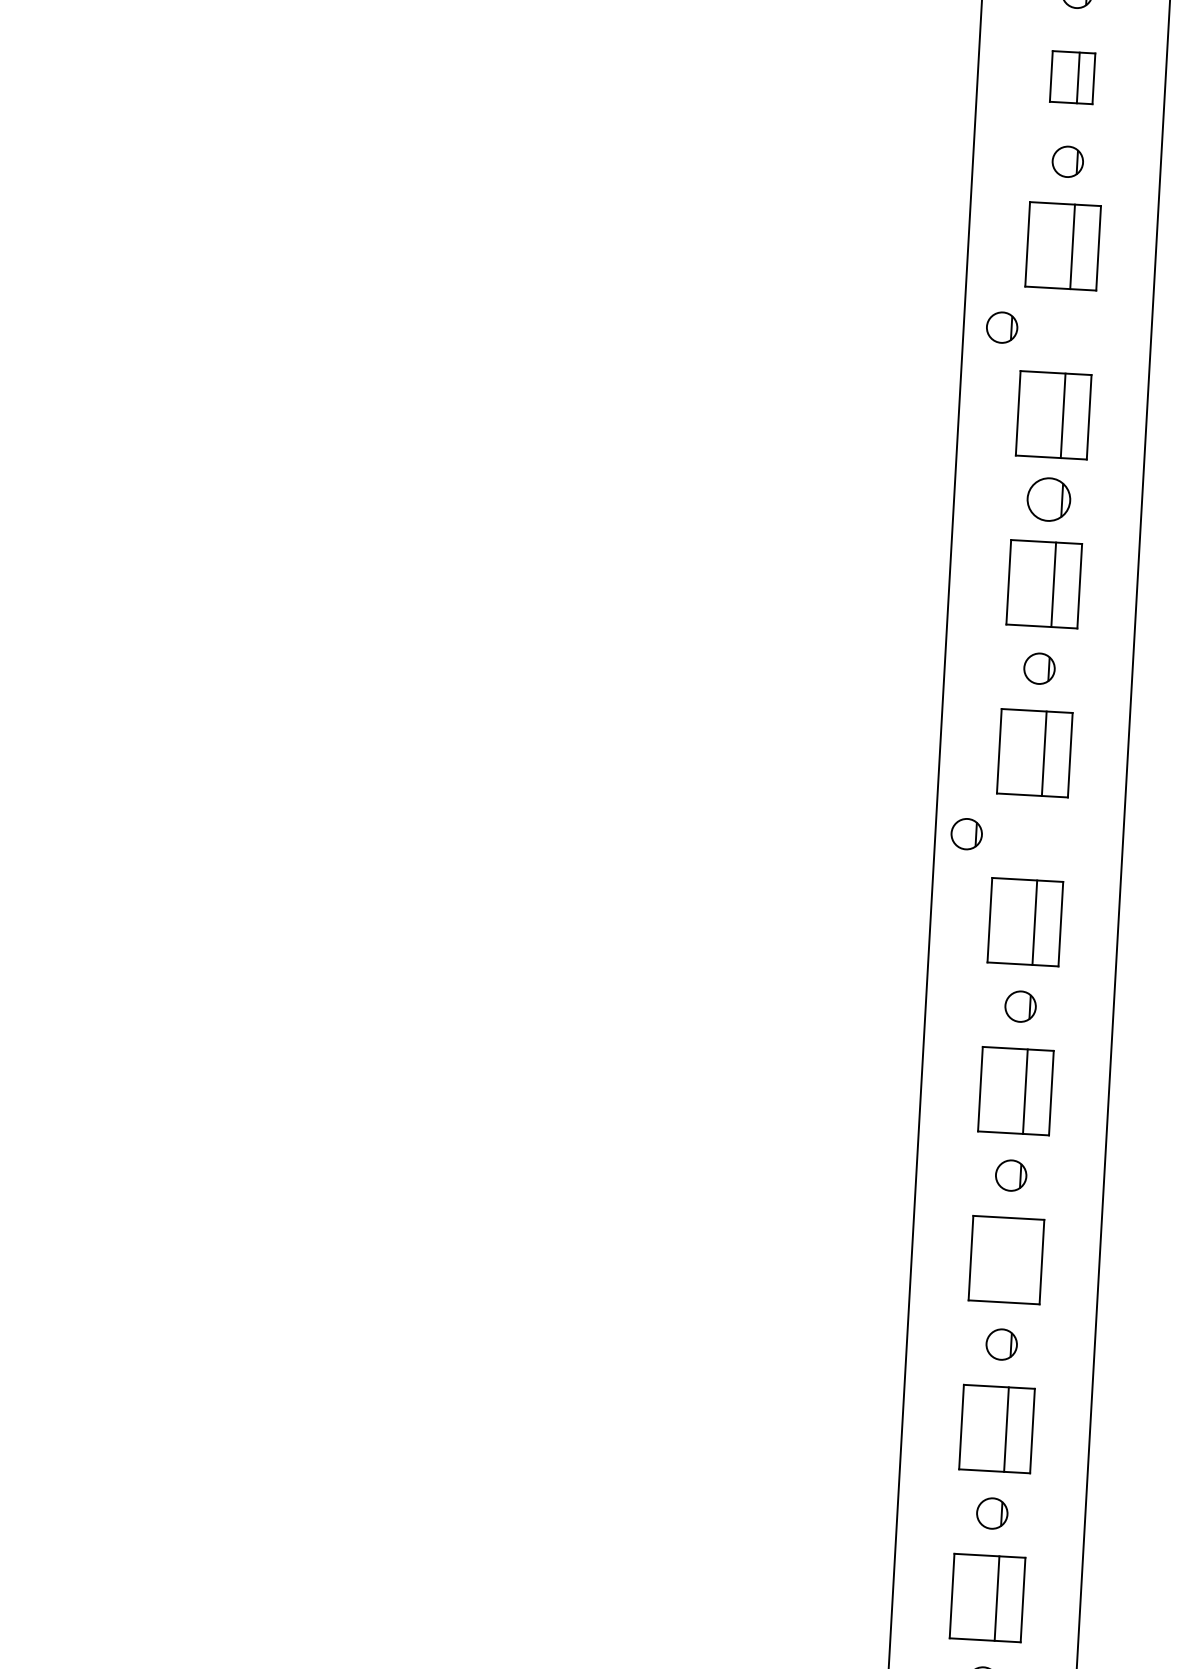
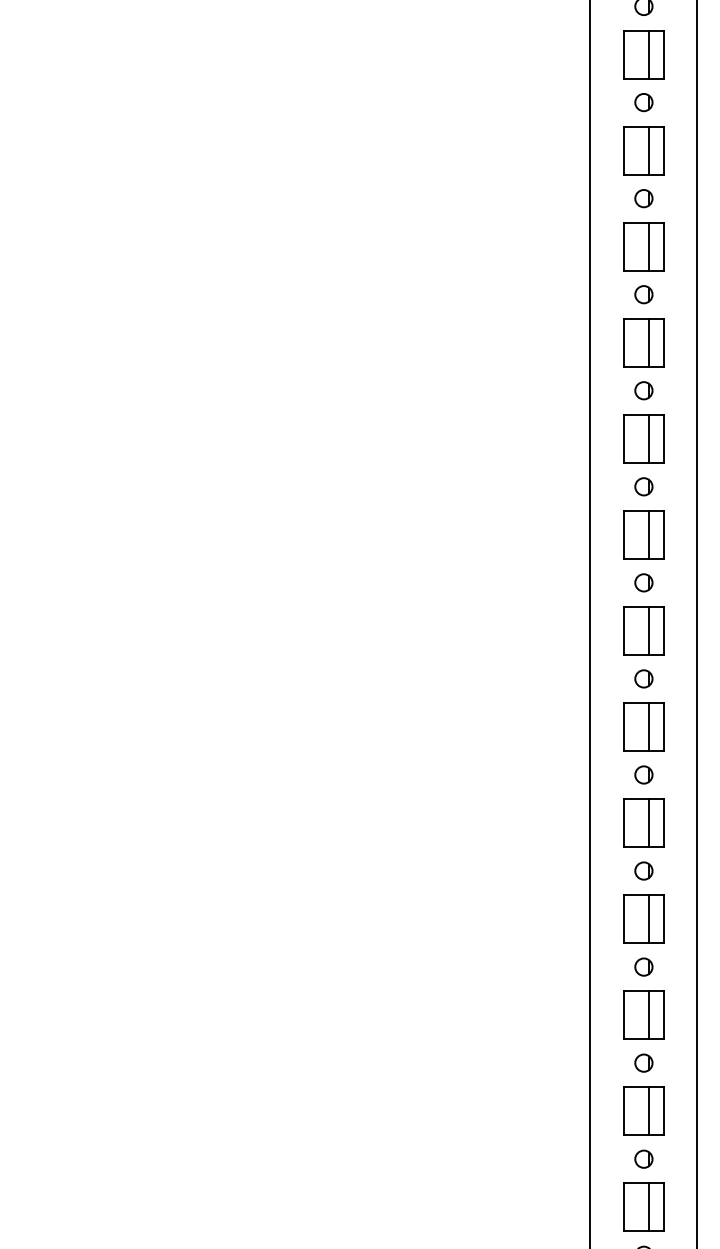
part: (1071, 77) -> (643, 150), size x1.67
part: (1001, 327) -> (643, 294), moved
part: (1048, 499) -> (643, 390), size x0.71
part: (966, 833) -> (643, 582), moved
line: (1016, 1261) -> (649, 823), added

